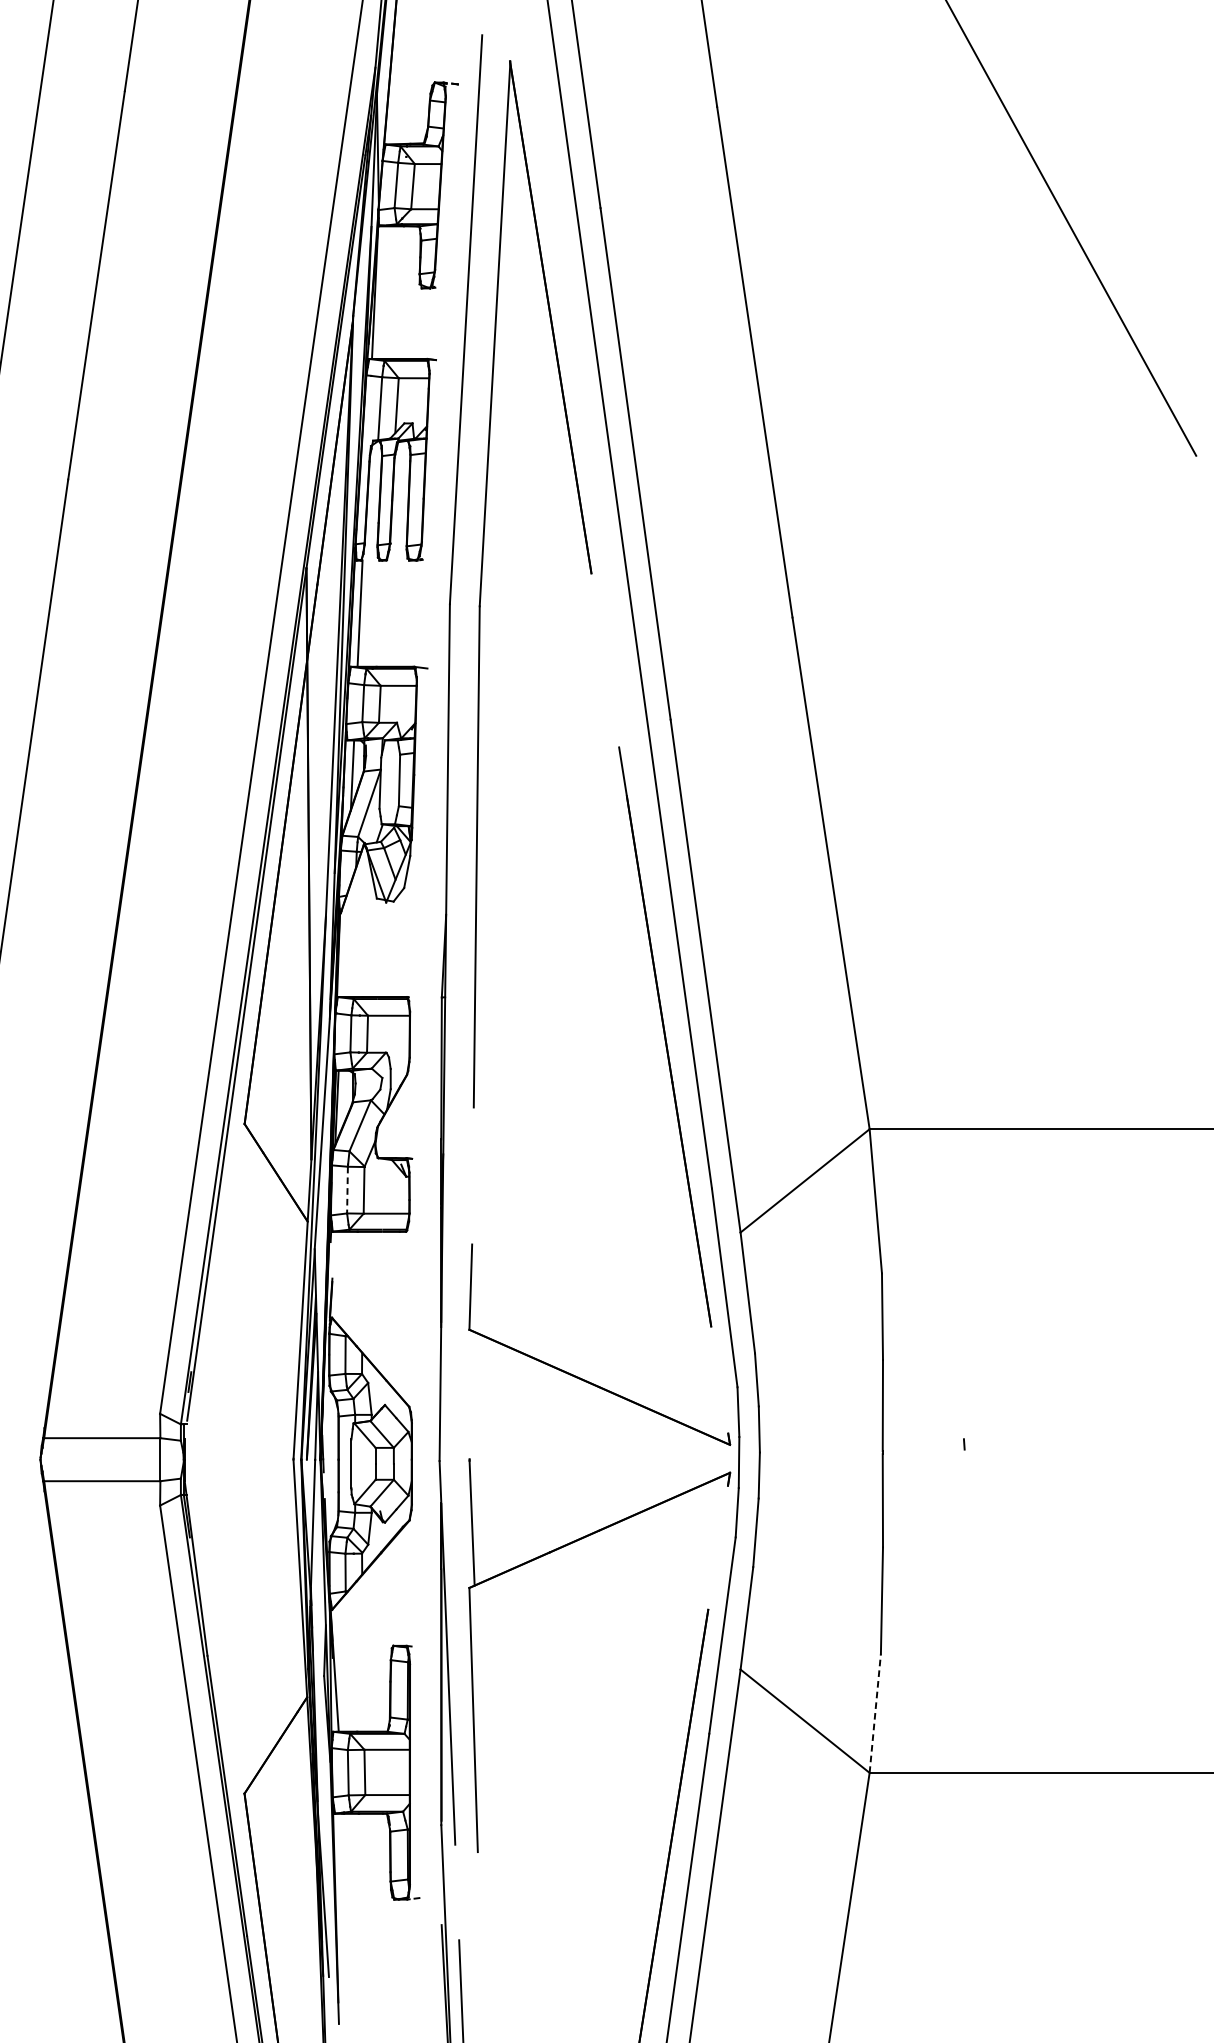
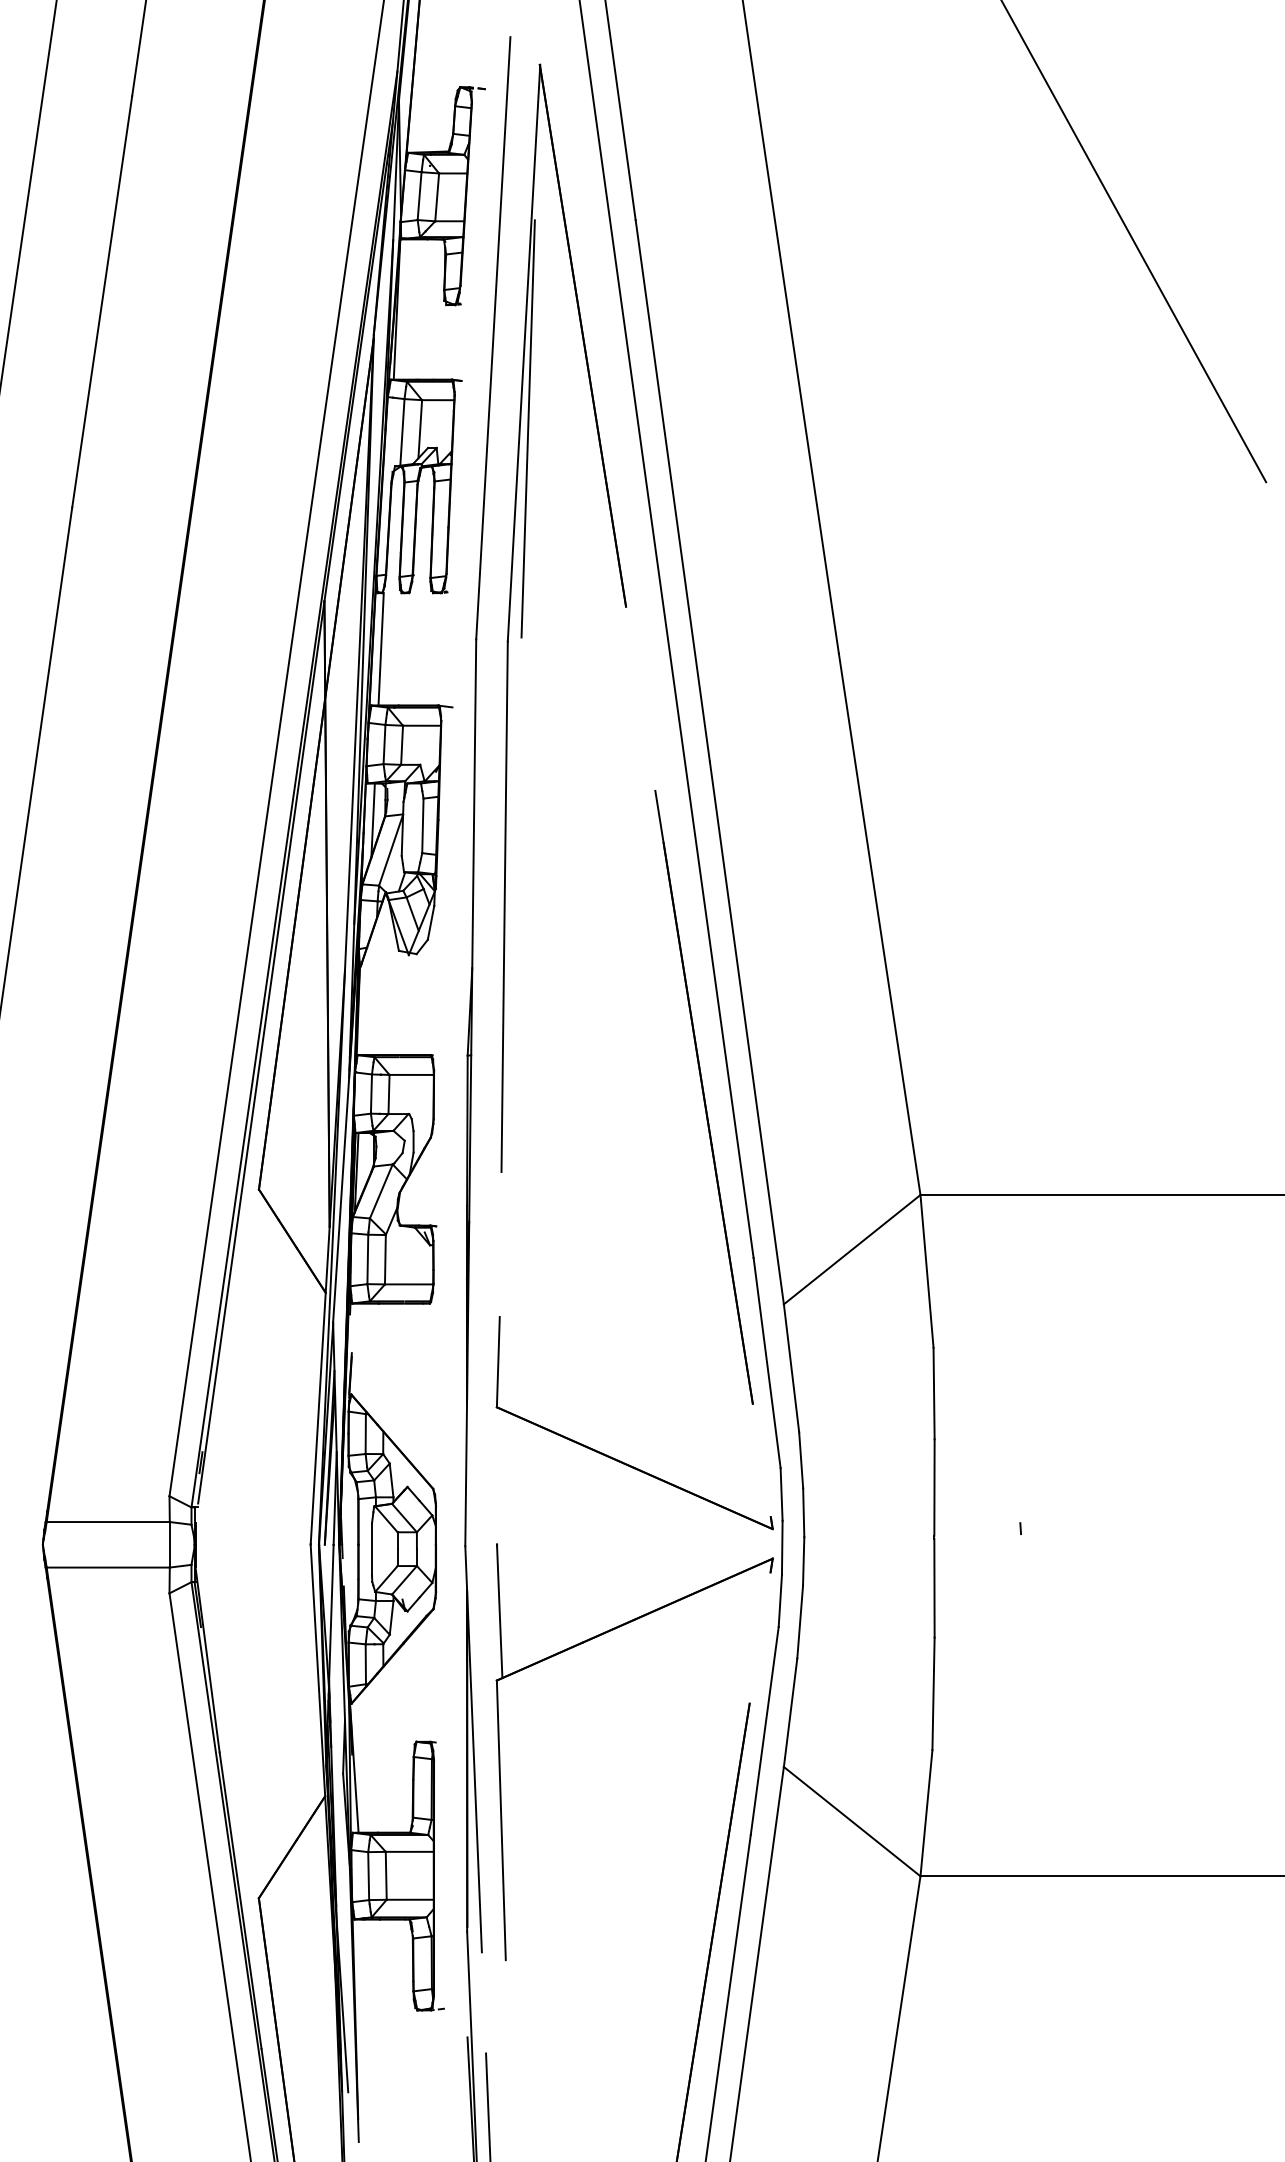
line: (498, 405) -> (527, 428), added
line: (347, 1190) -> (367, 1259), dashed -> solid
line: (875, 1712) -> (926, 1812), dashed -> solid

